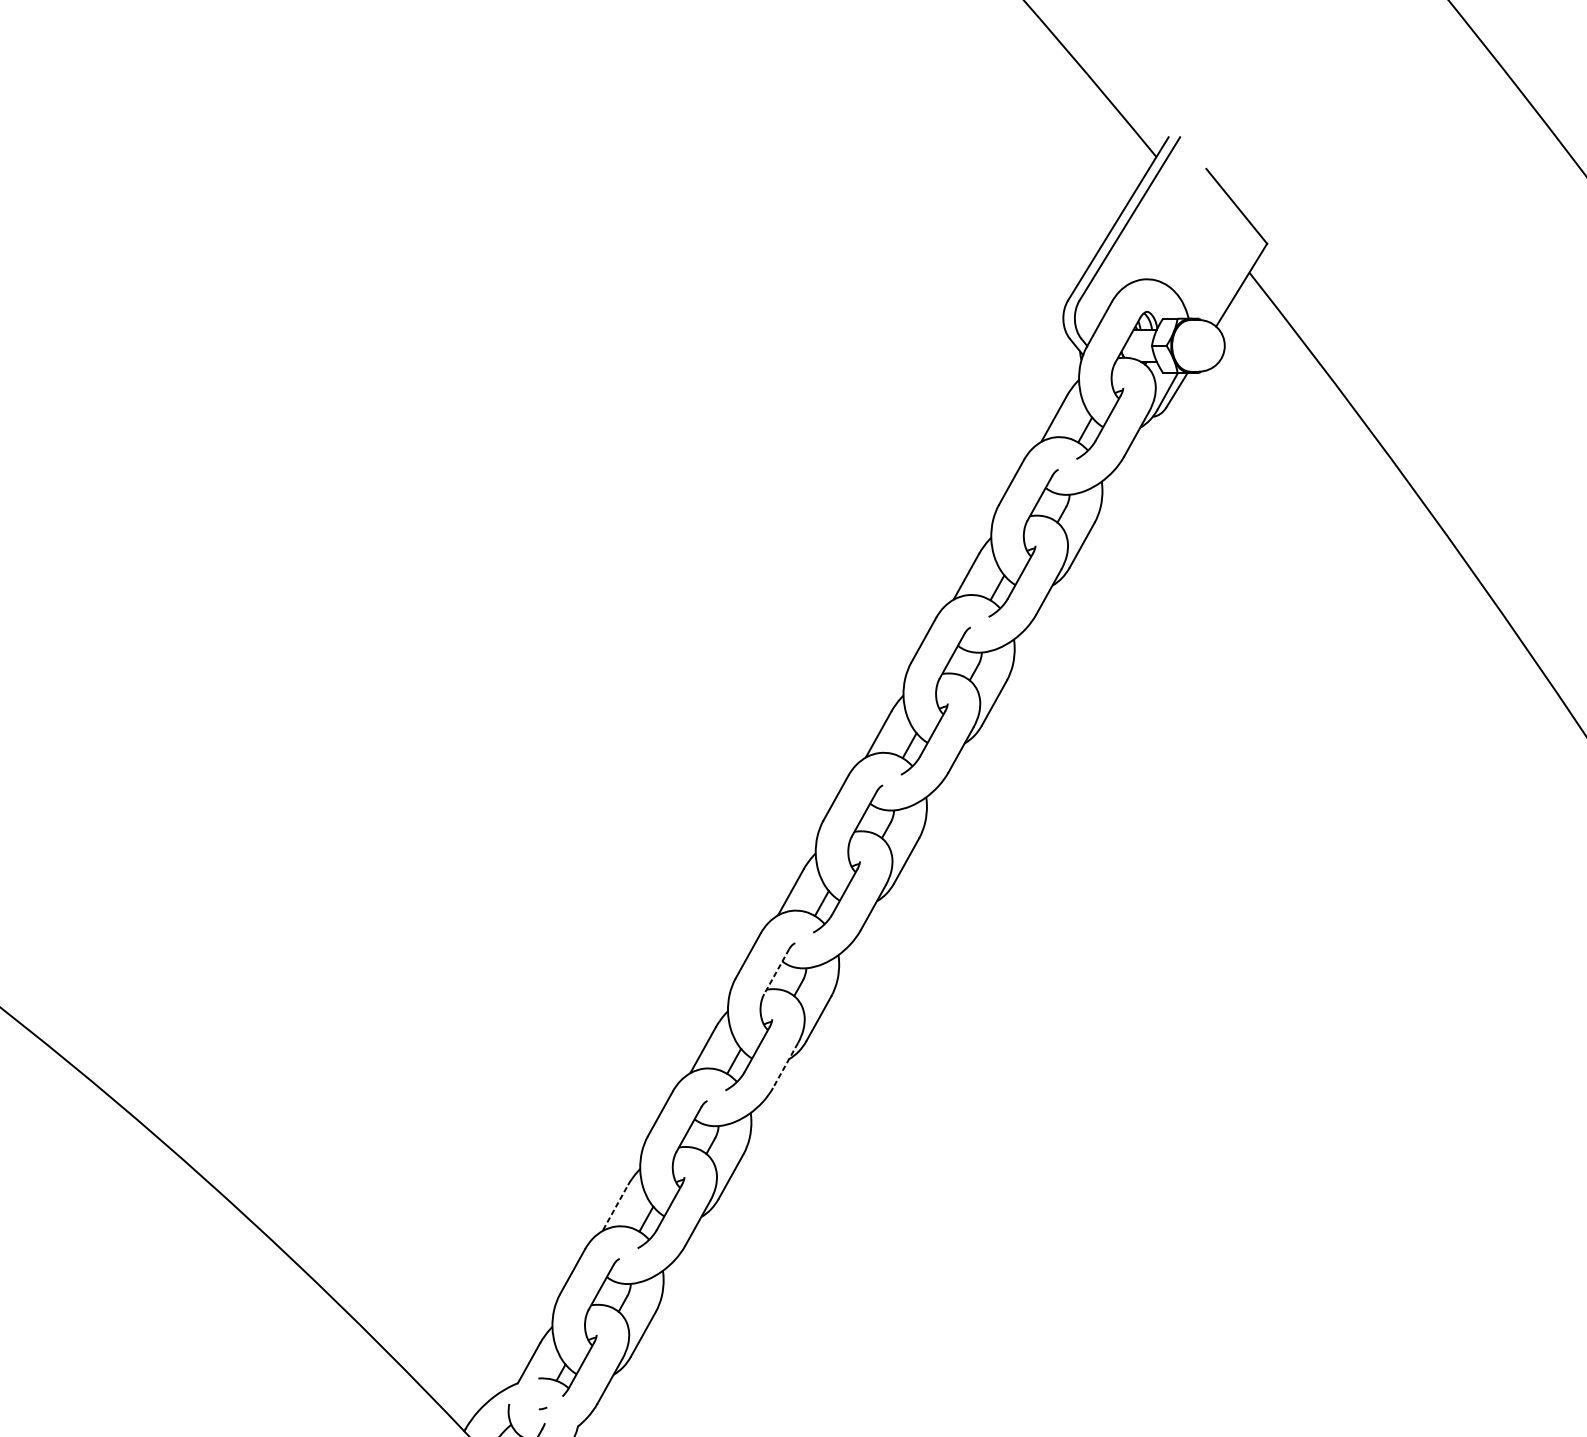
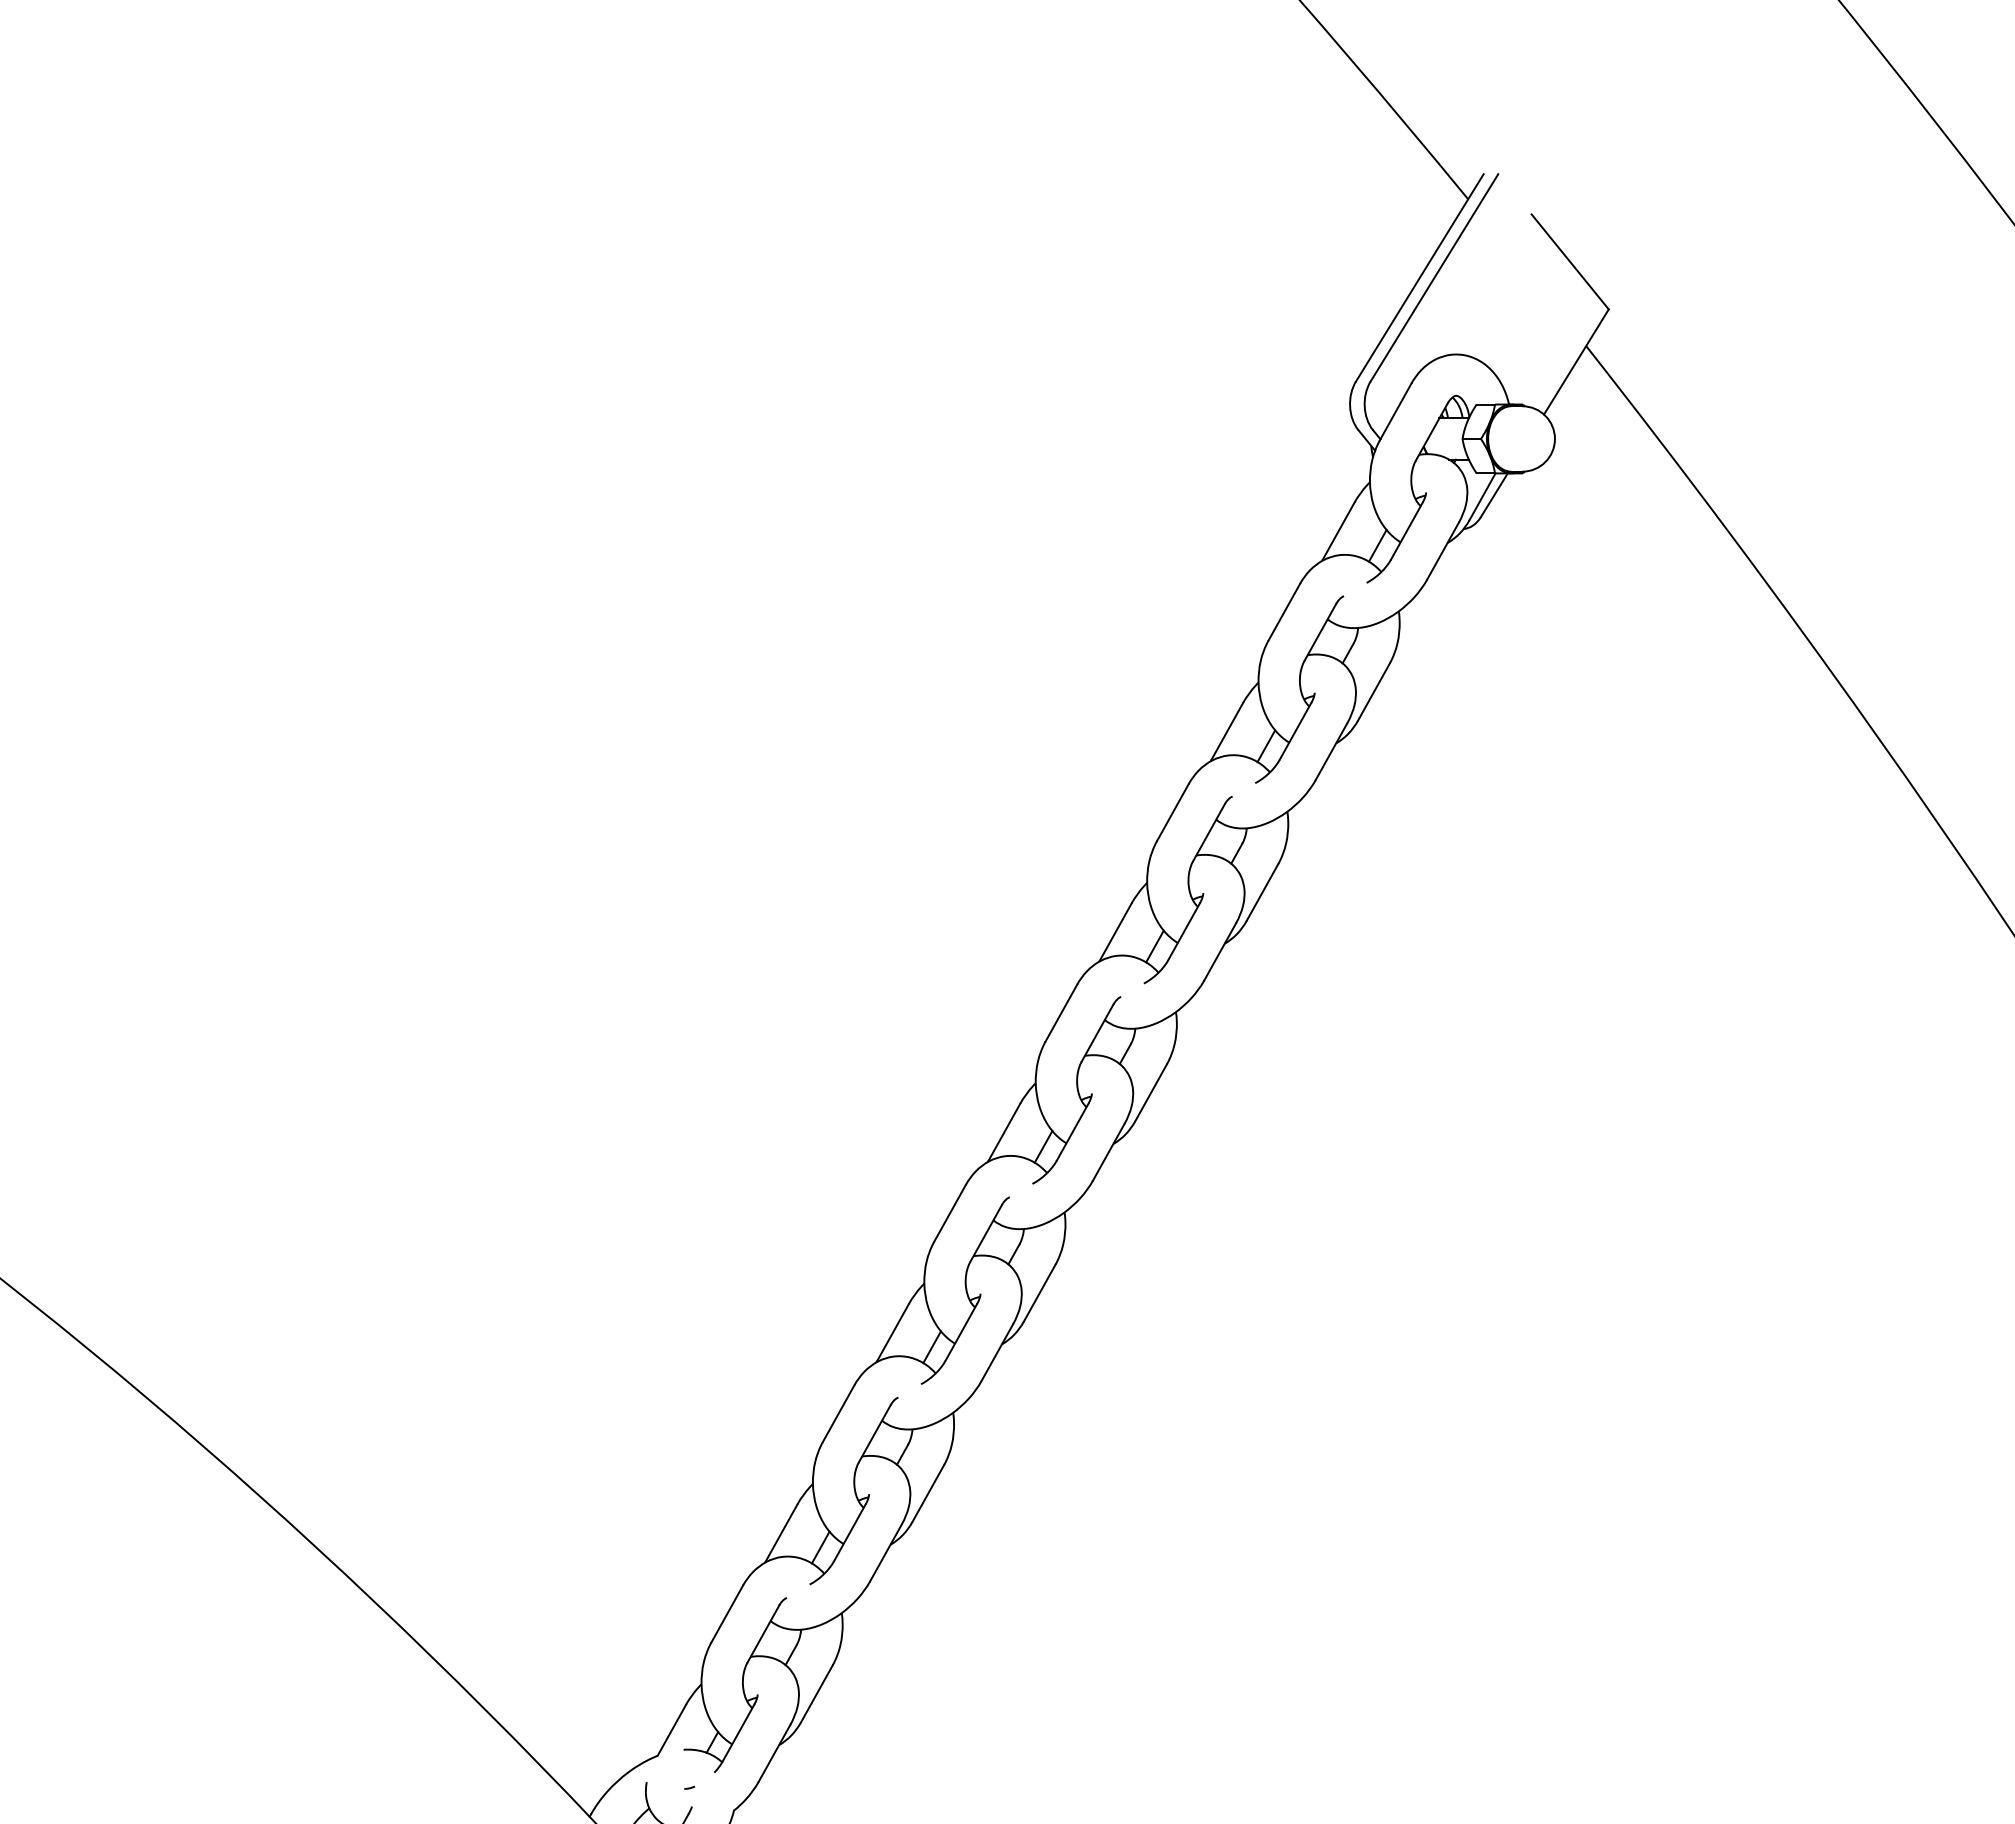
line: (776, 971) -> (986, 1233), dashed -> solid
line: (785, 1065) -> (997, 1352), dashed -> solid
line: (615, 1207) -> (781, 1532), dashed -> solid

